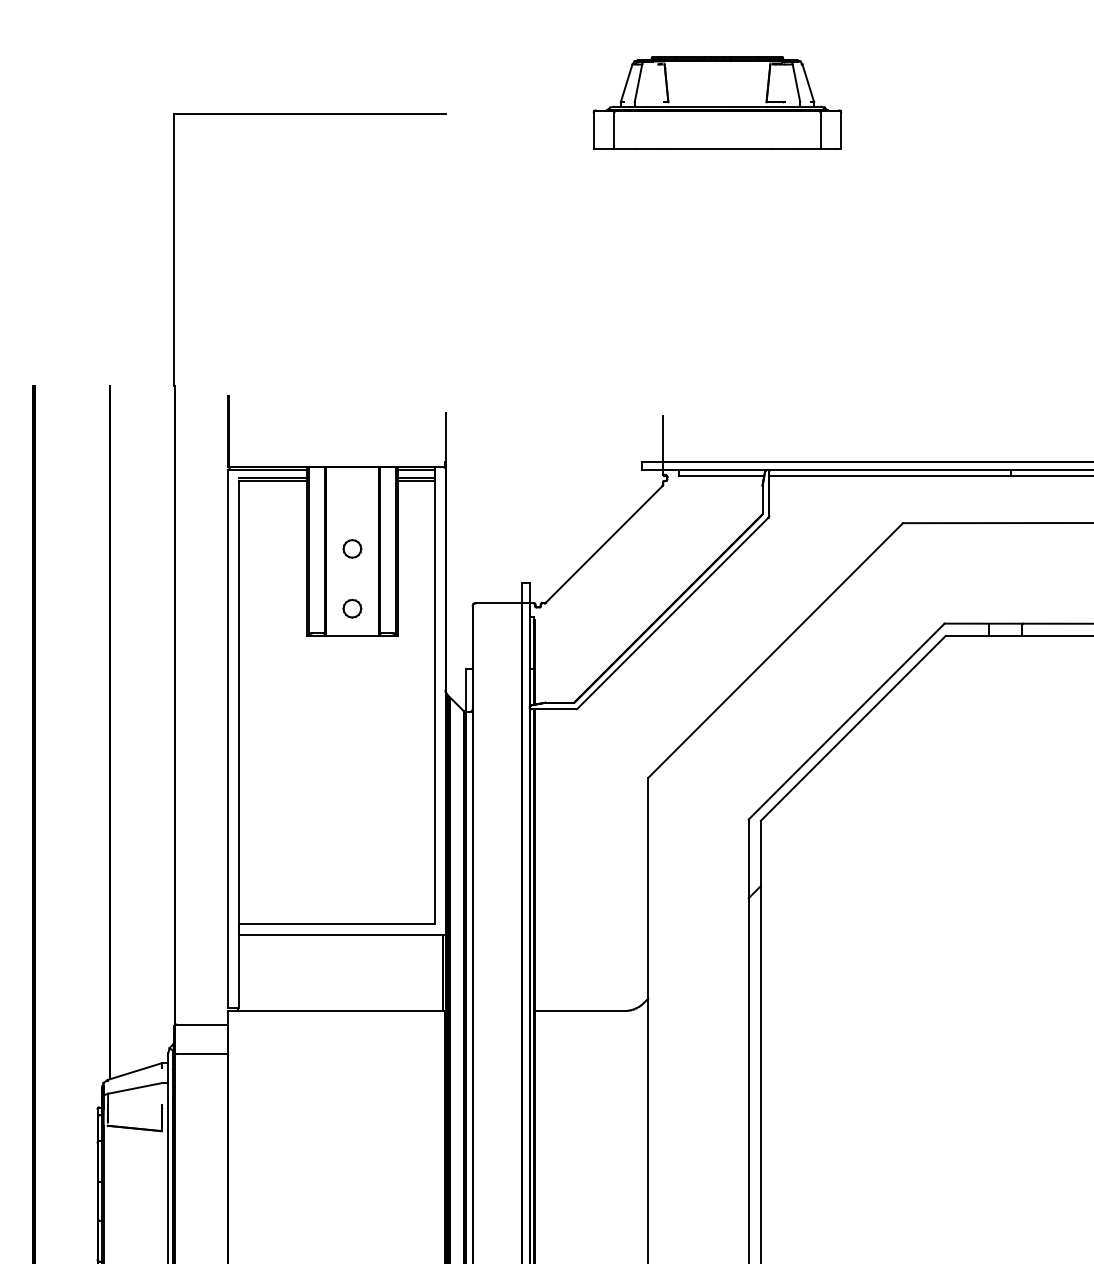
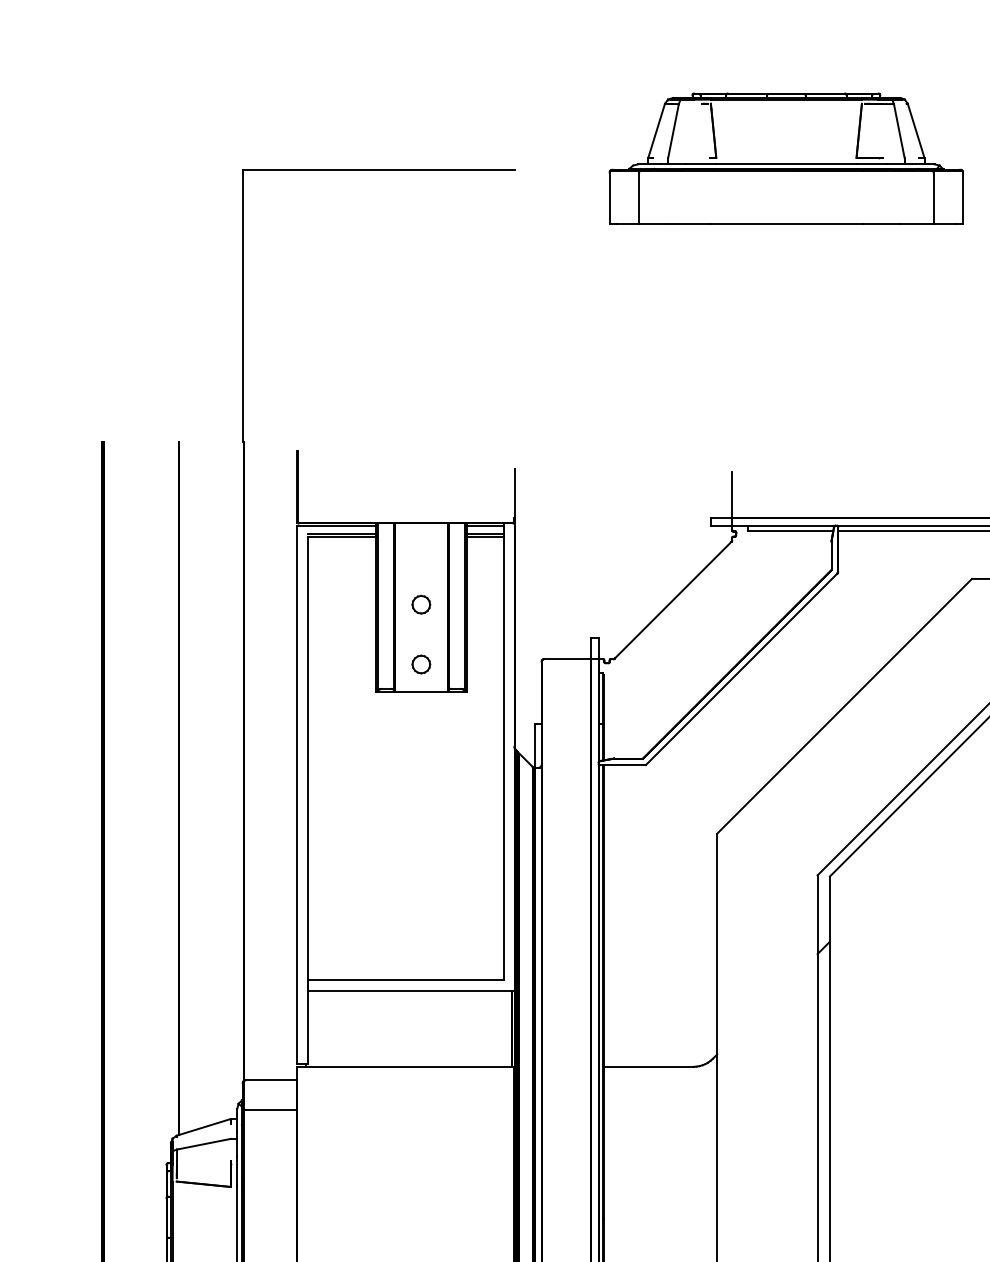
part: (717, 102) -> (786, 158), size x1.43

